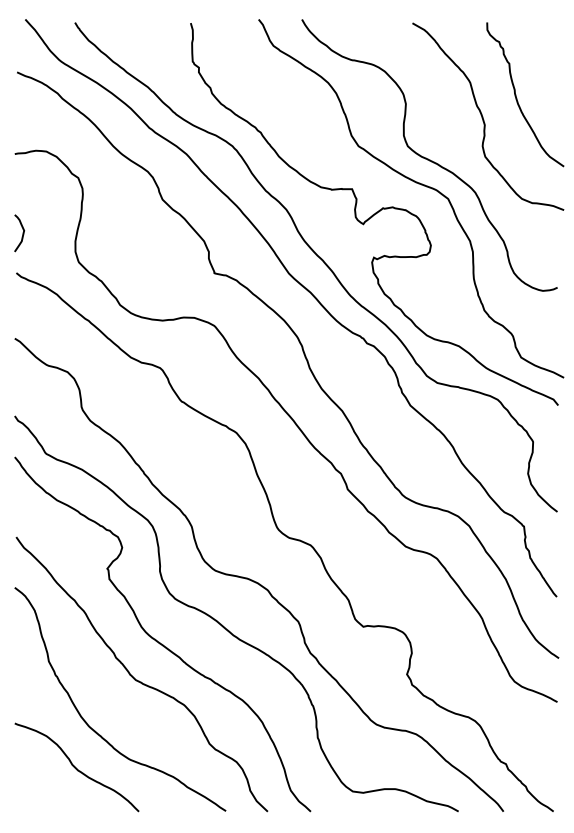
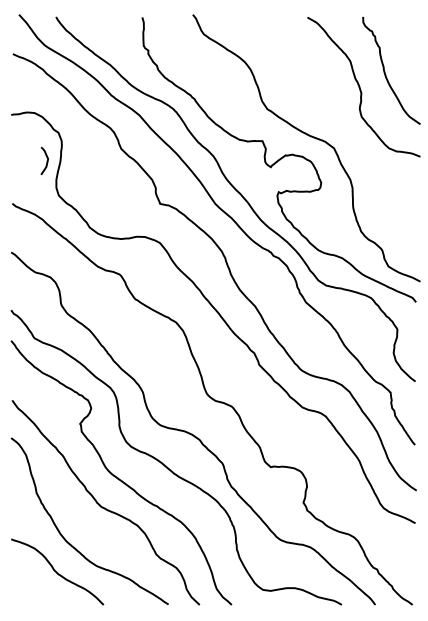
curve: (427, 157) -> (318, 117), removed
curve: (21, 232) -> (46, 160), moved

